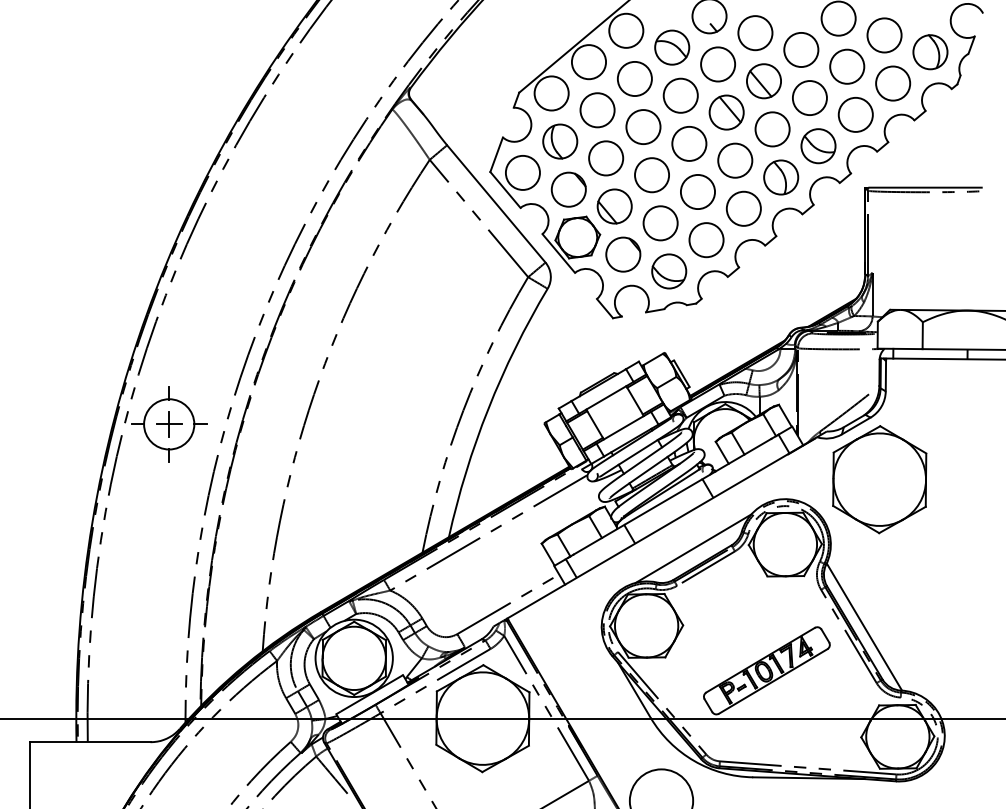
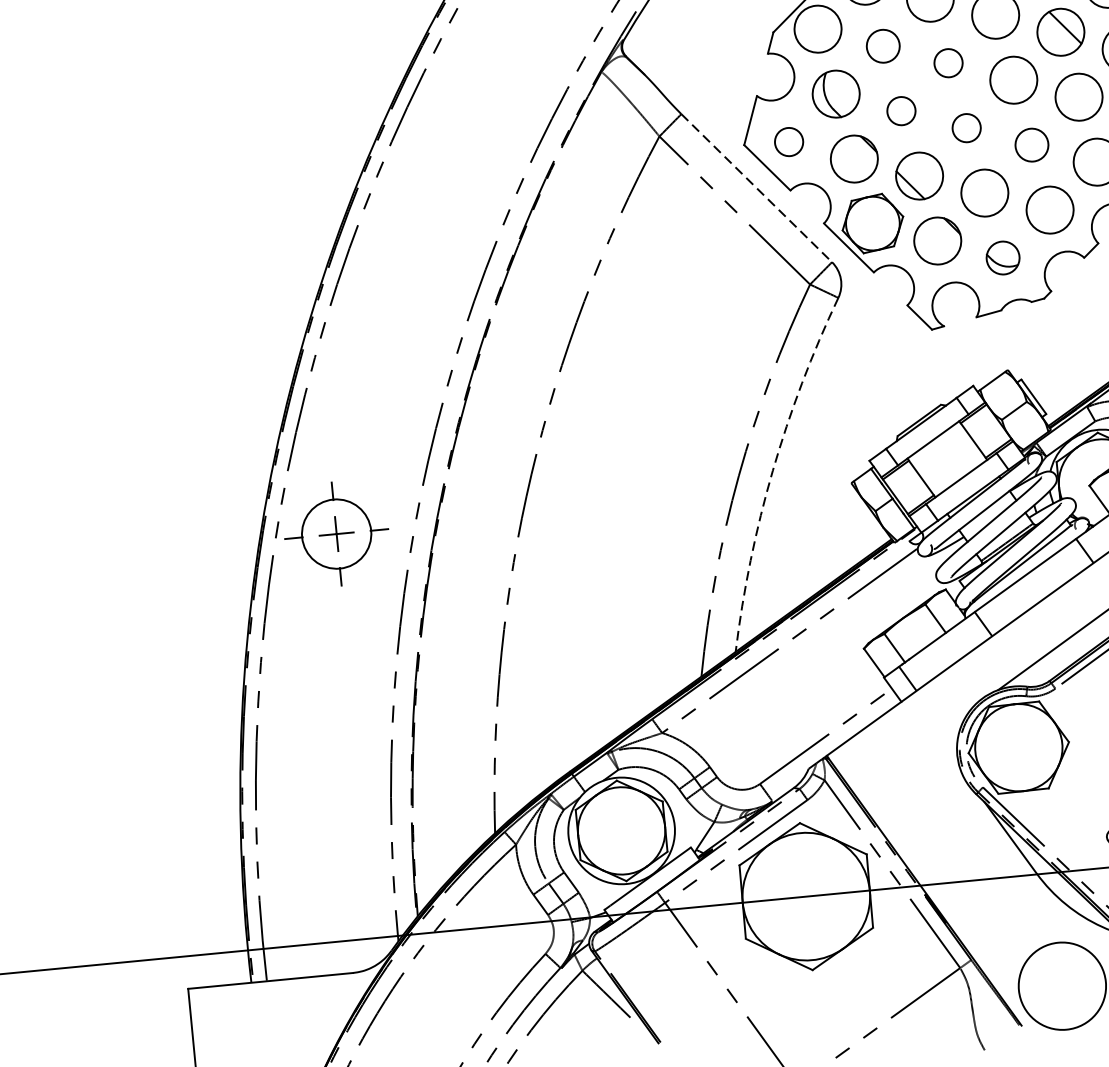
circle: (597, 110) -> (883, 46), size x0.7
circle: (643, 127) -> (948, 63), size x0.6
circle: (606, 158) -> (901, 111), size x0.6
circle: (522, 172) -> (788, 141), size x0.6
circle: (652, 175) -> (967, 128), size x0.6
circle: (697, 191) -> (1031, 144), size x0.7
line: (496, 203) -> (756, 187), solid -> dashed
part: (669, 271) -> (1003, 258), size x0.7
arc: (488, 409) -> (773, 471), solid -> dashed

